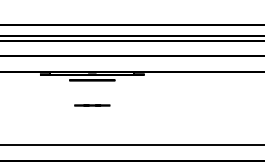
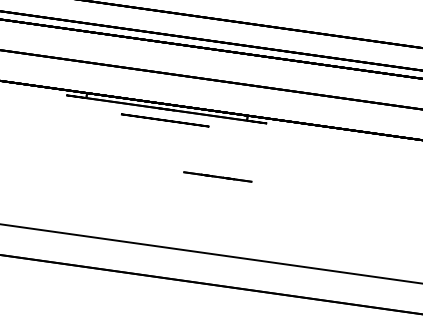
line: (92, 105) -> (218, 177), moved

